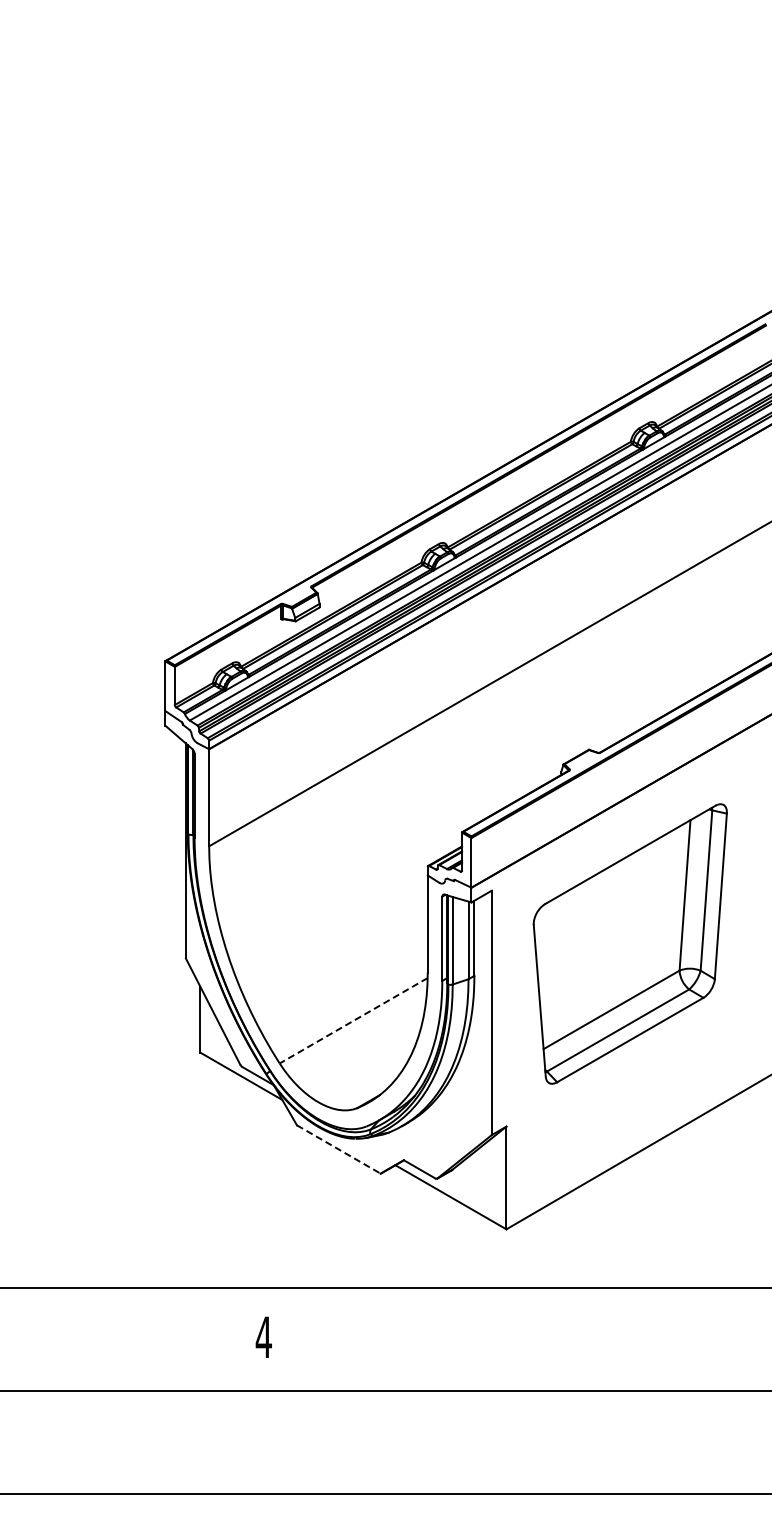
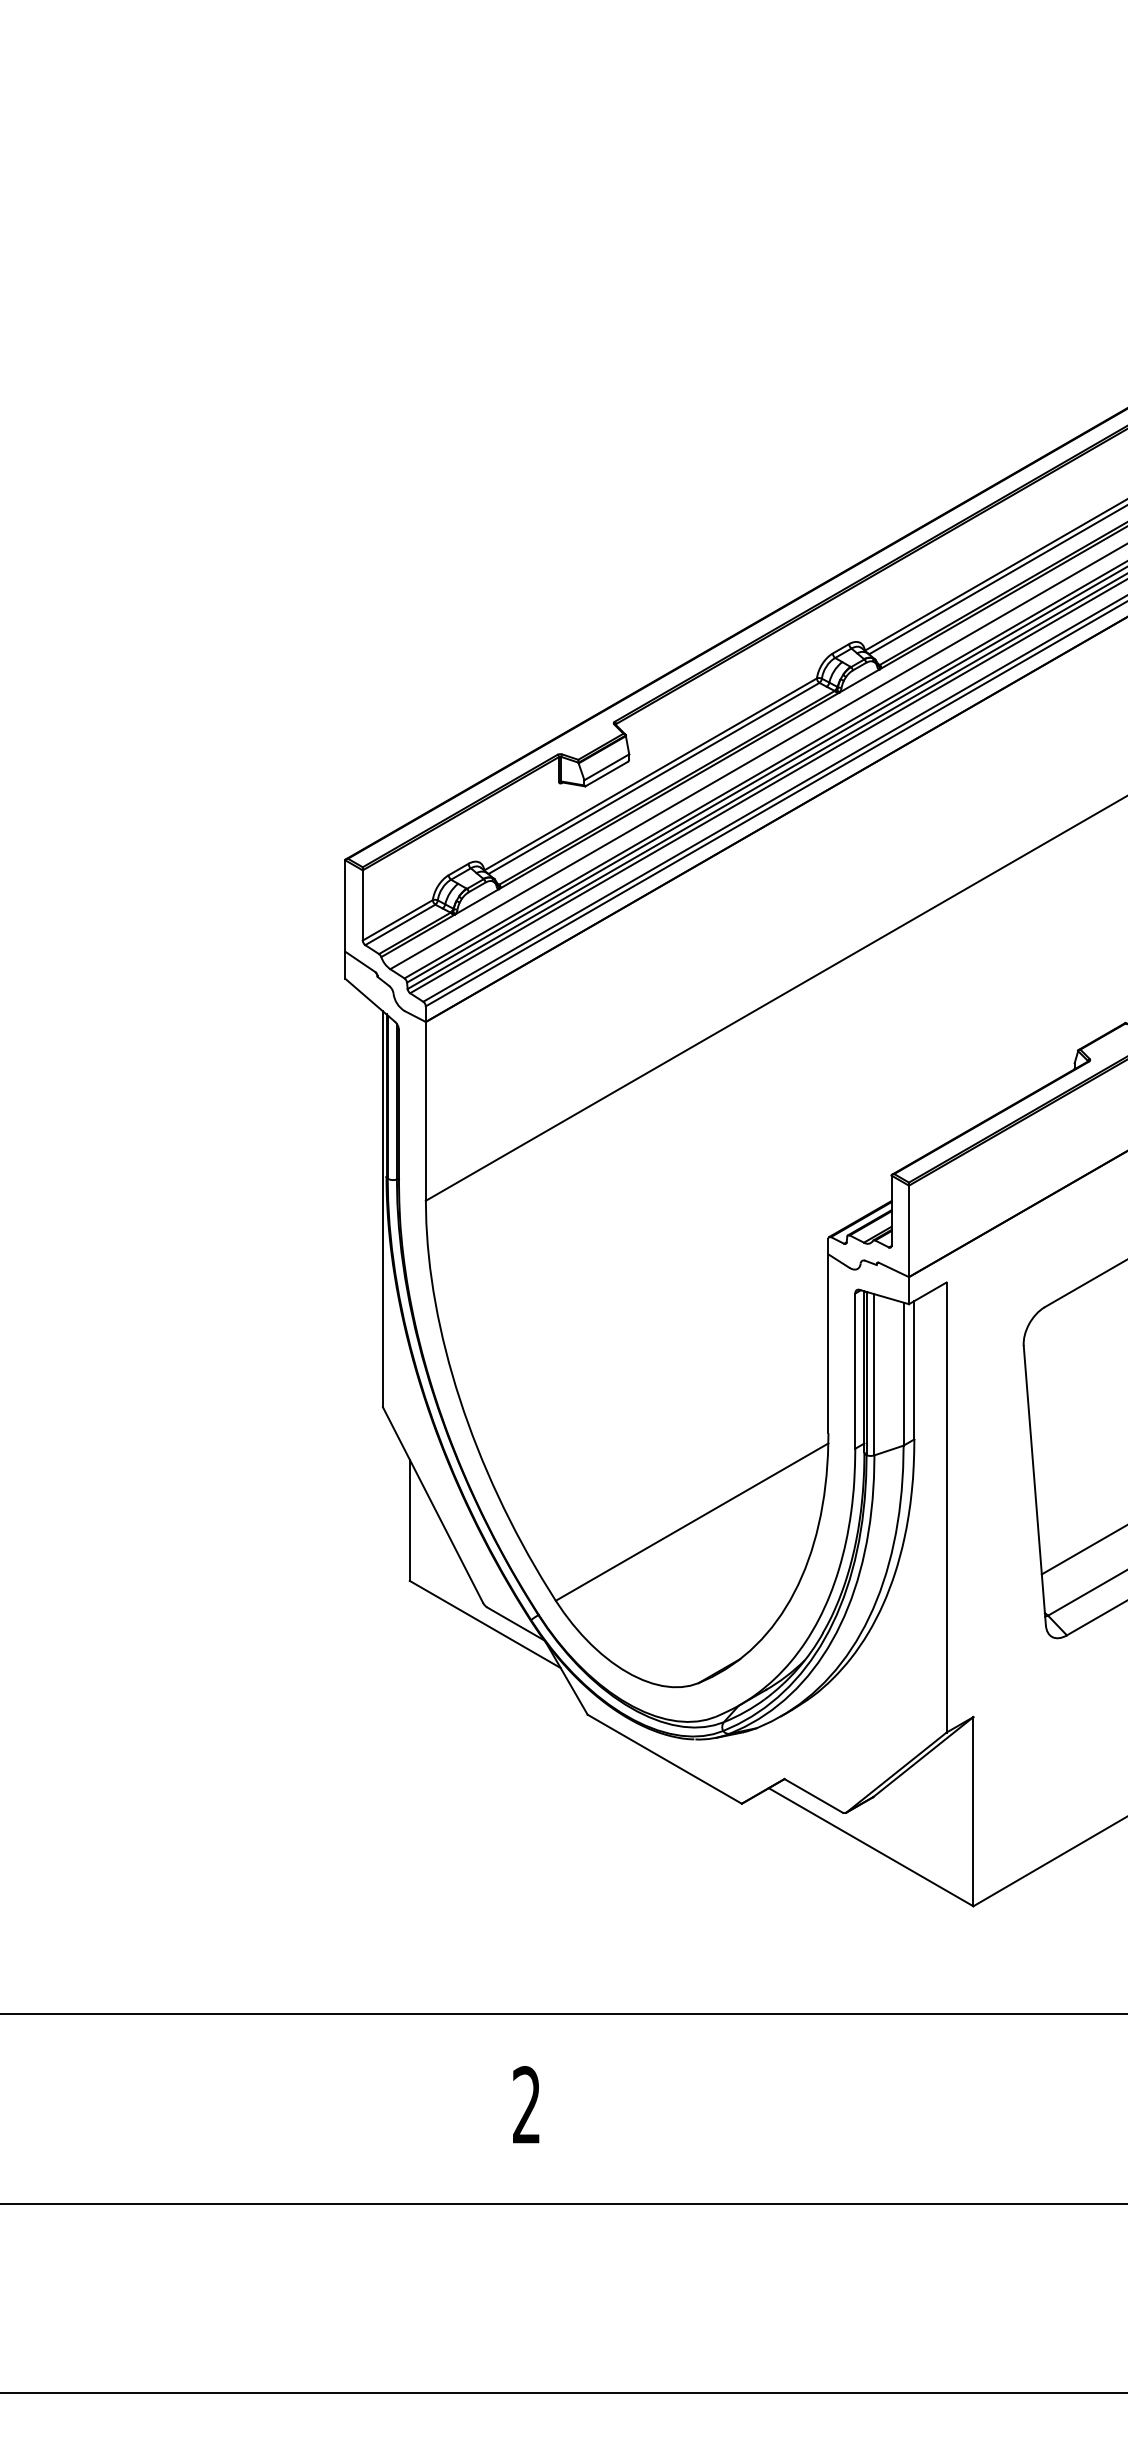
line: (353, 1021) -> (691, 1523), dashed -> solid
line: (339, 1149) -> (665, 1759), dashed -> solid
text: (263, 1336) -> (525, 2103), 4 -> 2

